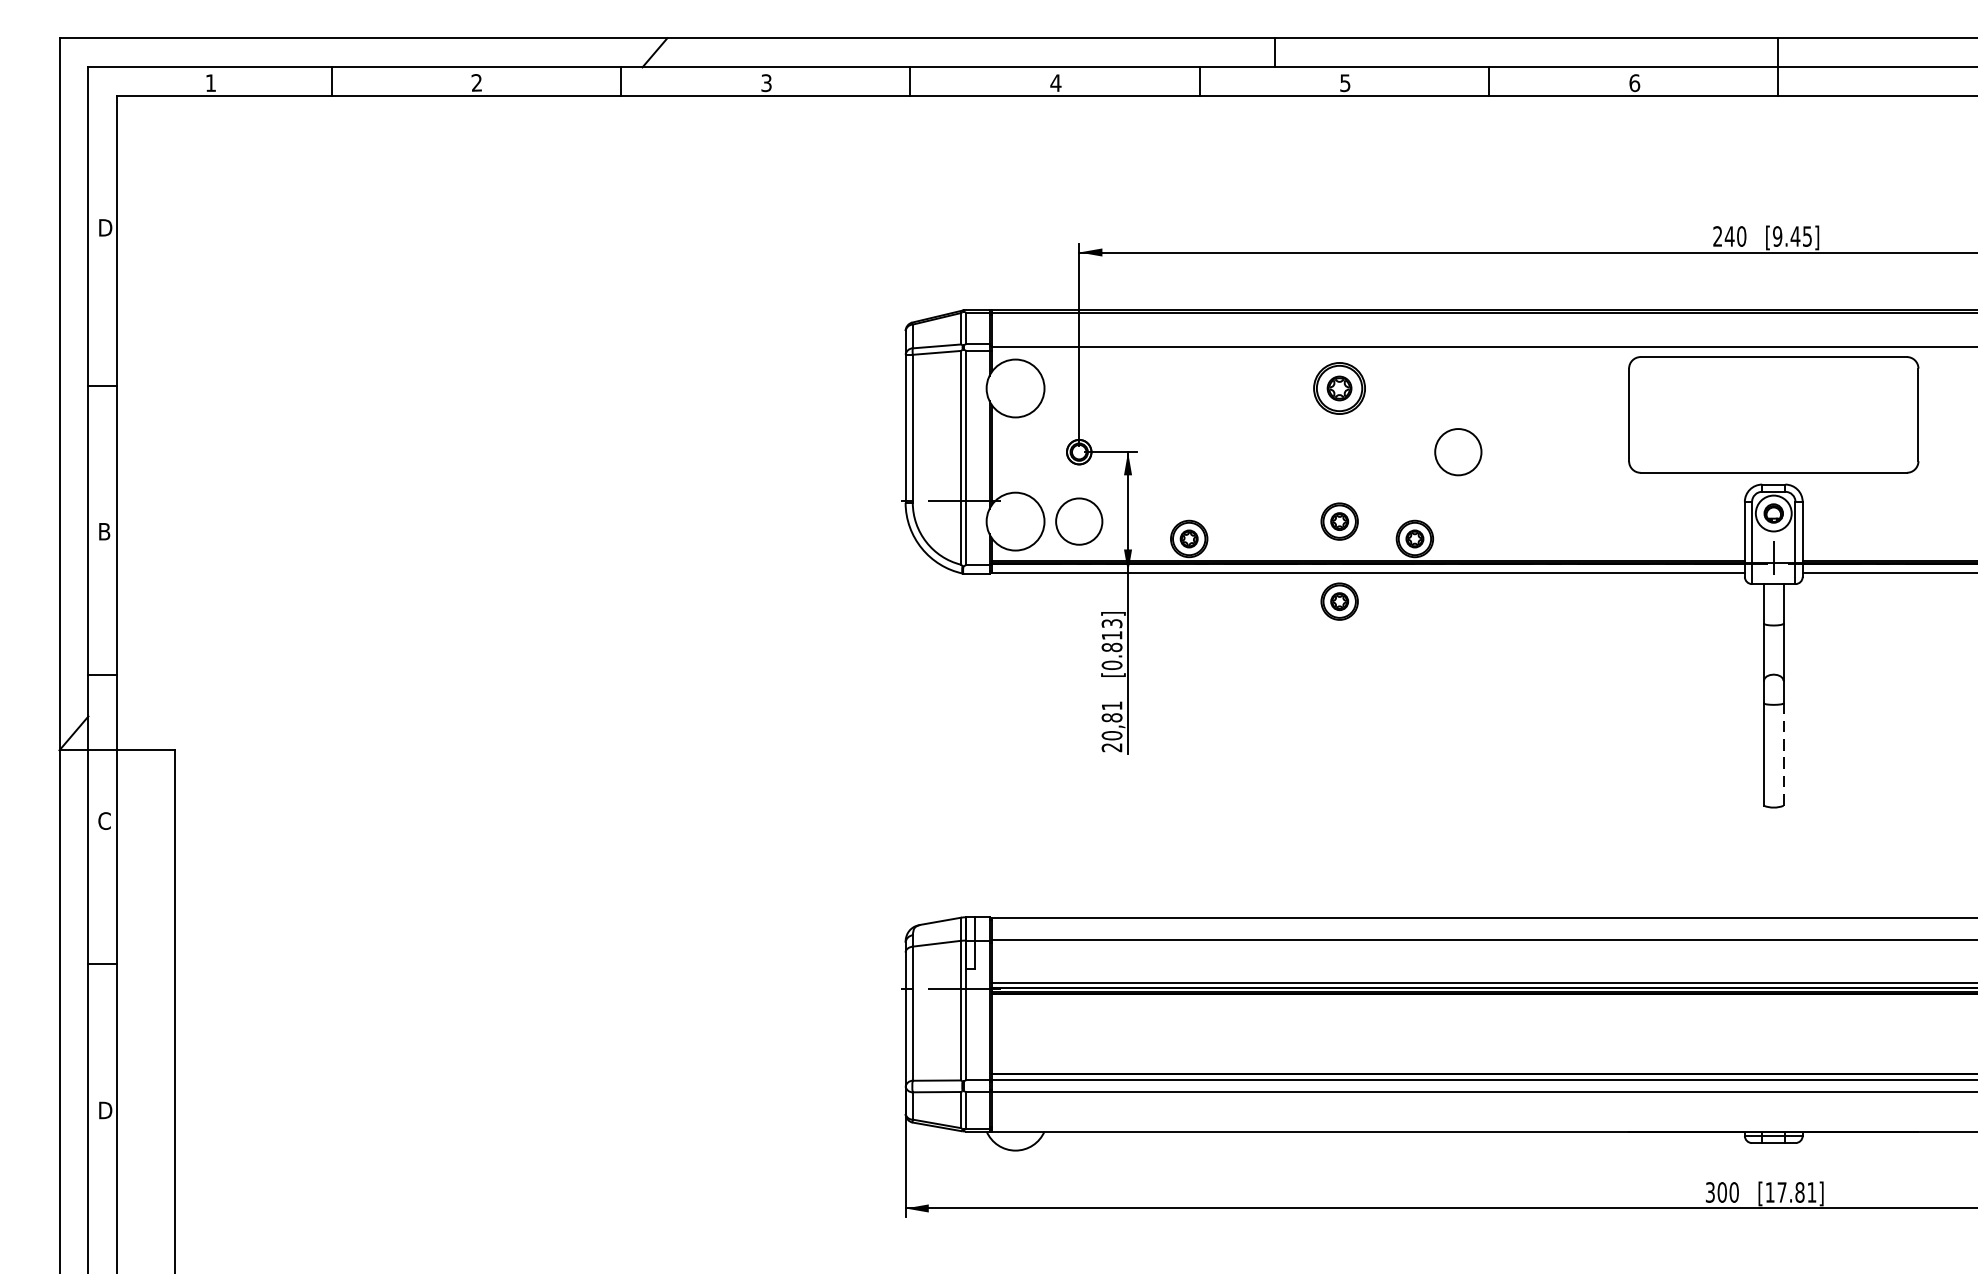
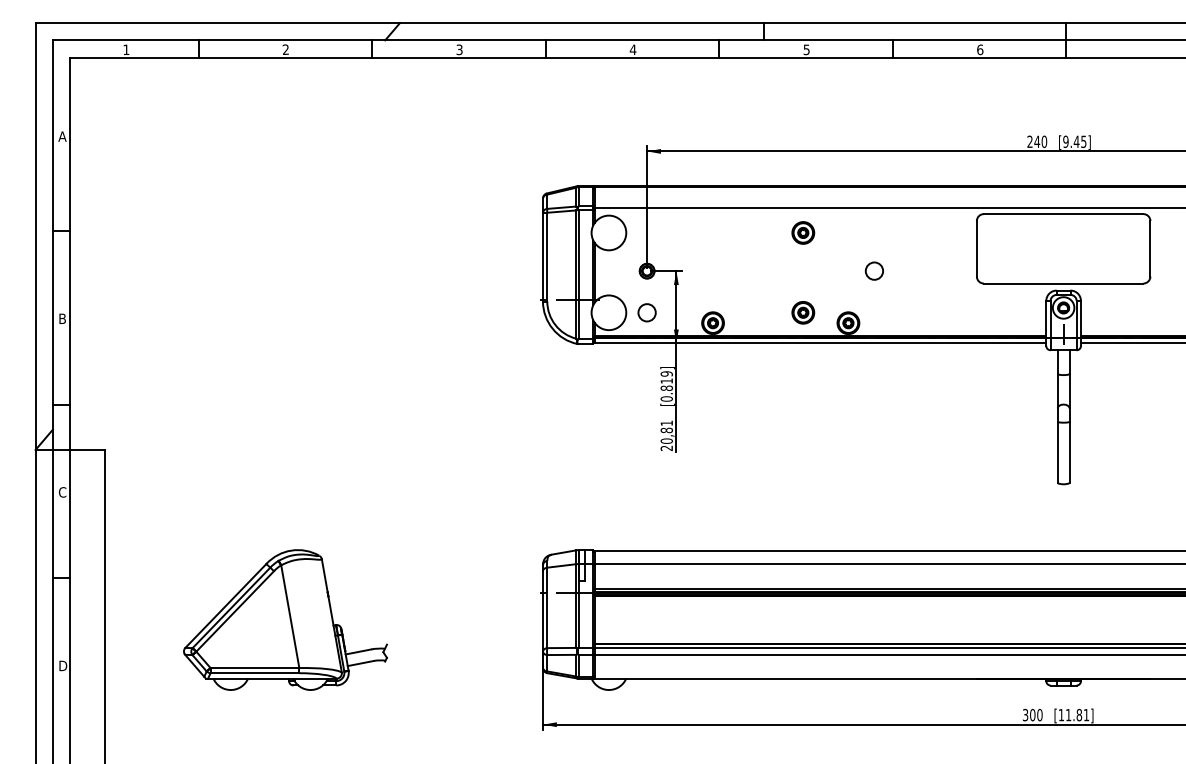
text: (104, 227) -> (62, 136), D -> A
part: (1340, 387) -> (803, 232), size x0.71
circle: (1458, 451) -> (874, 270), size x0.62
circle: (1078, 521) -> (646, 312), size x0.62
part: (1340, 601) -> (803, 360), removed
text: (1111, 622) -> (666, 373), [0.813] -> [0.819]
line: (1783, 754) -> (1069, 452), dashed -> solid
part: (476, 1033) -> (285, 619), added
text: (1781, 1193) -> (1068, 715), [17.81] -> [11.81]

